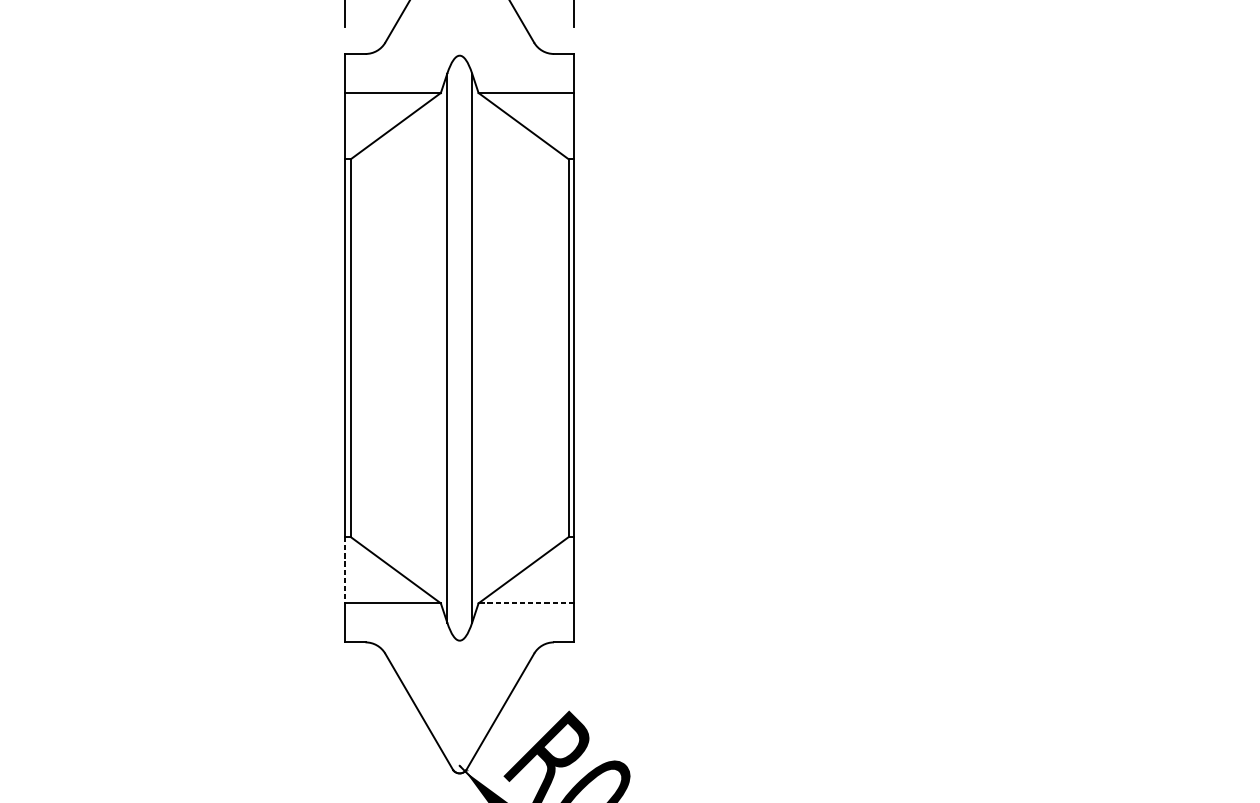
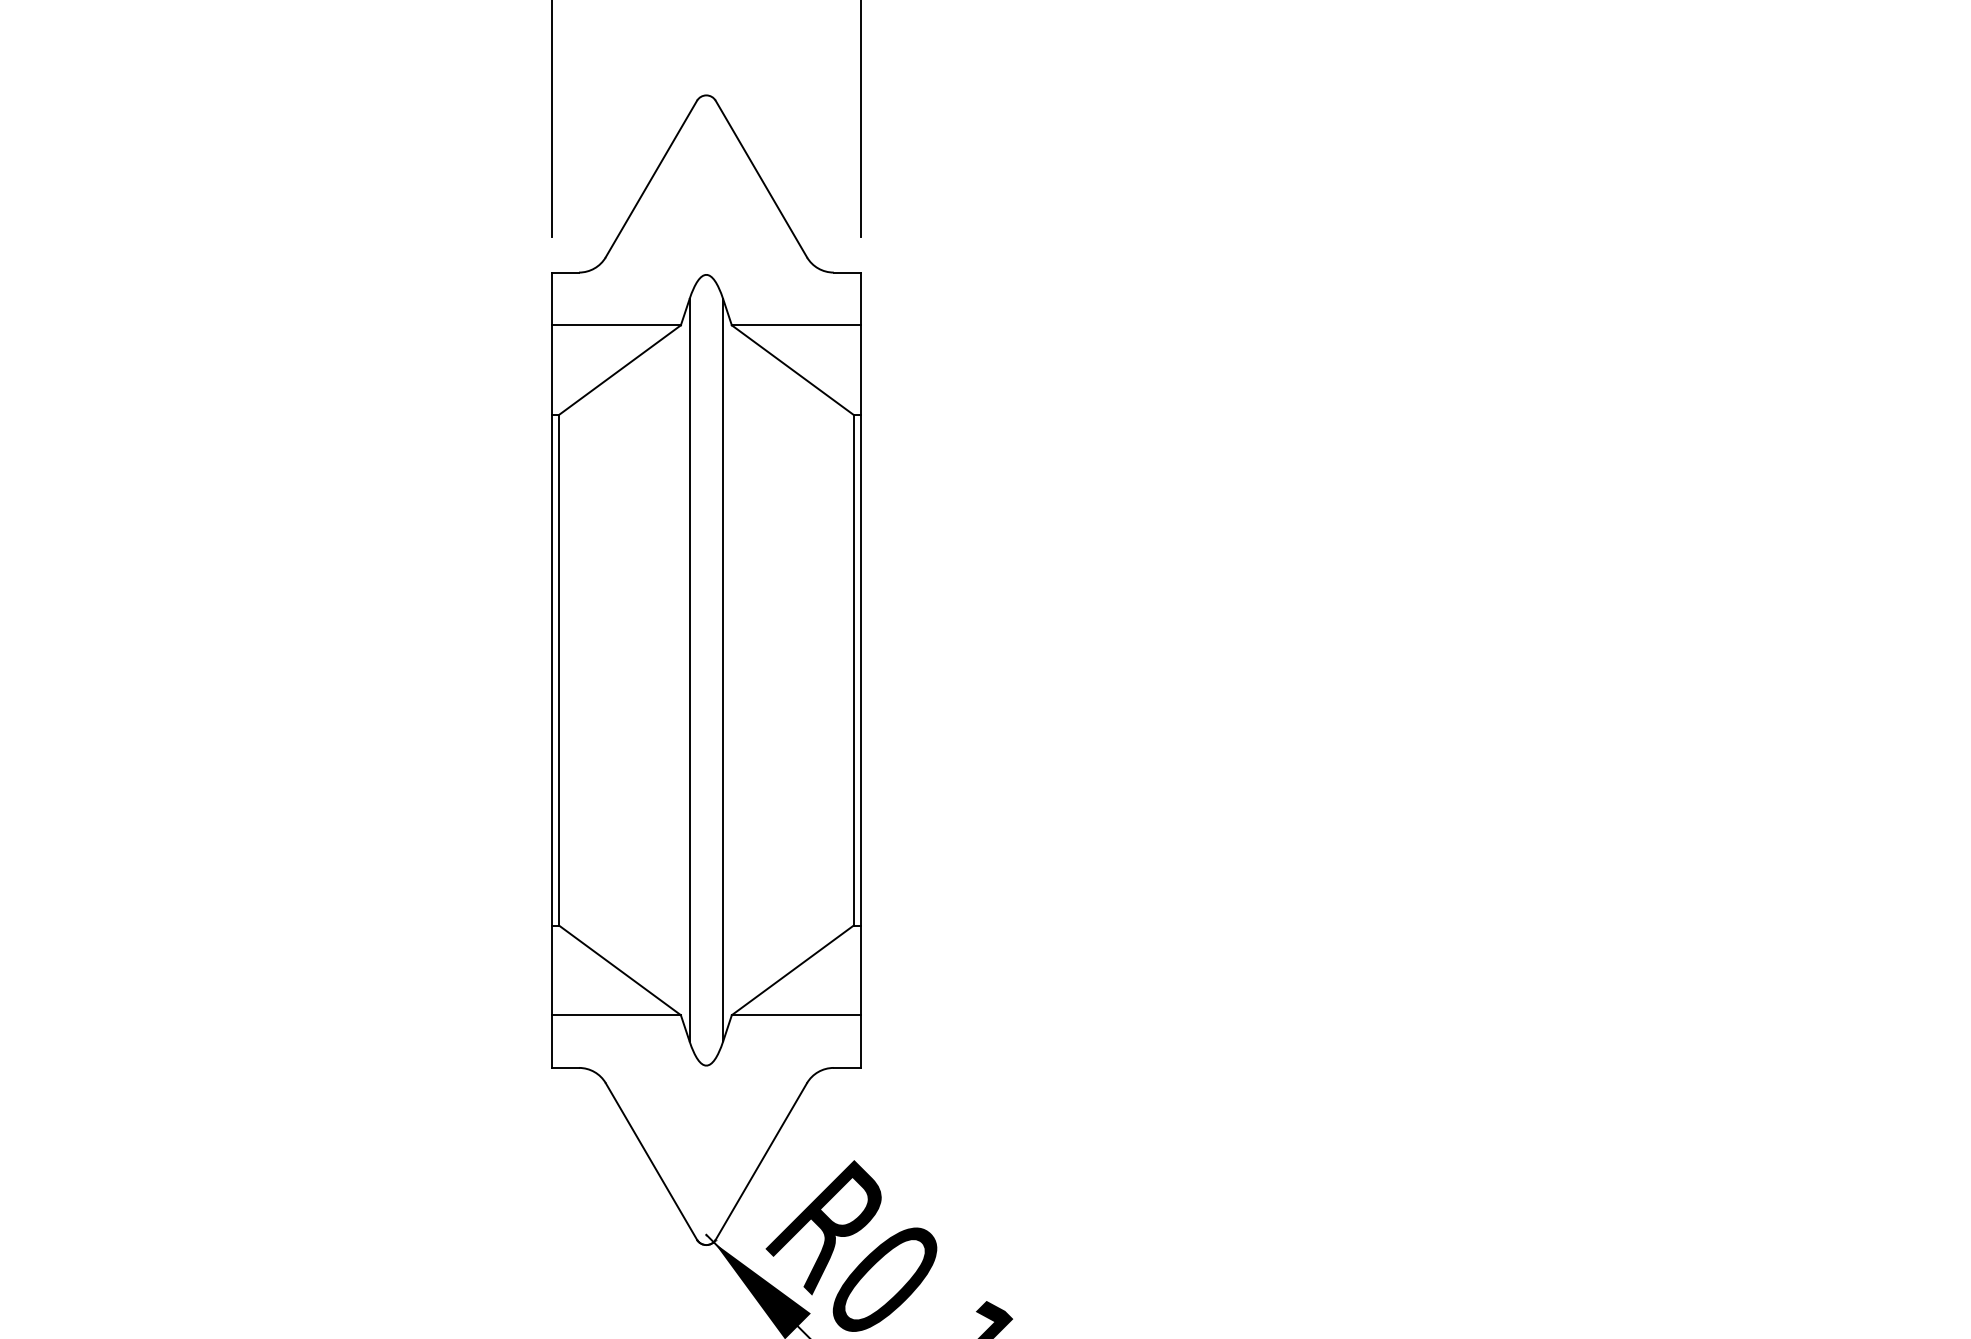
line: (345, 570) -> (551, 970), dashed -> solid
line: (526, 603) -> (796, 1015), dashed -> solid

